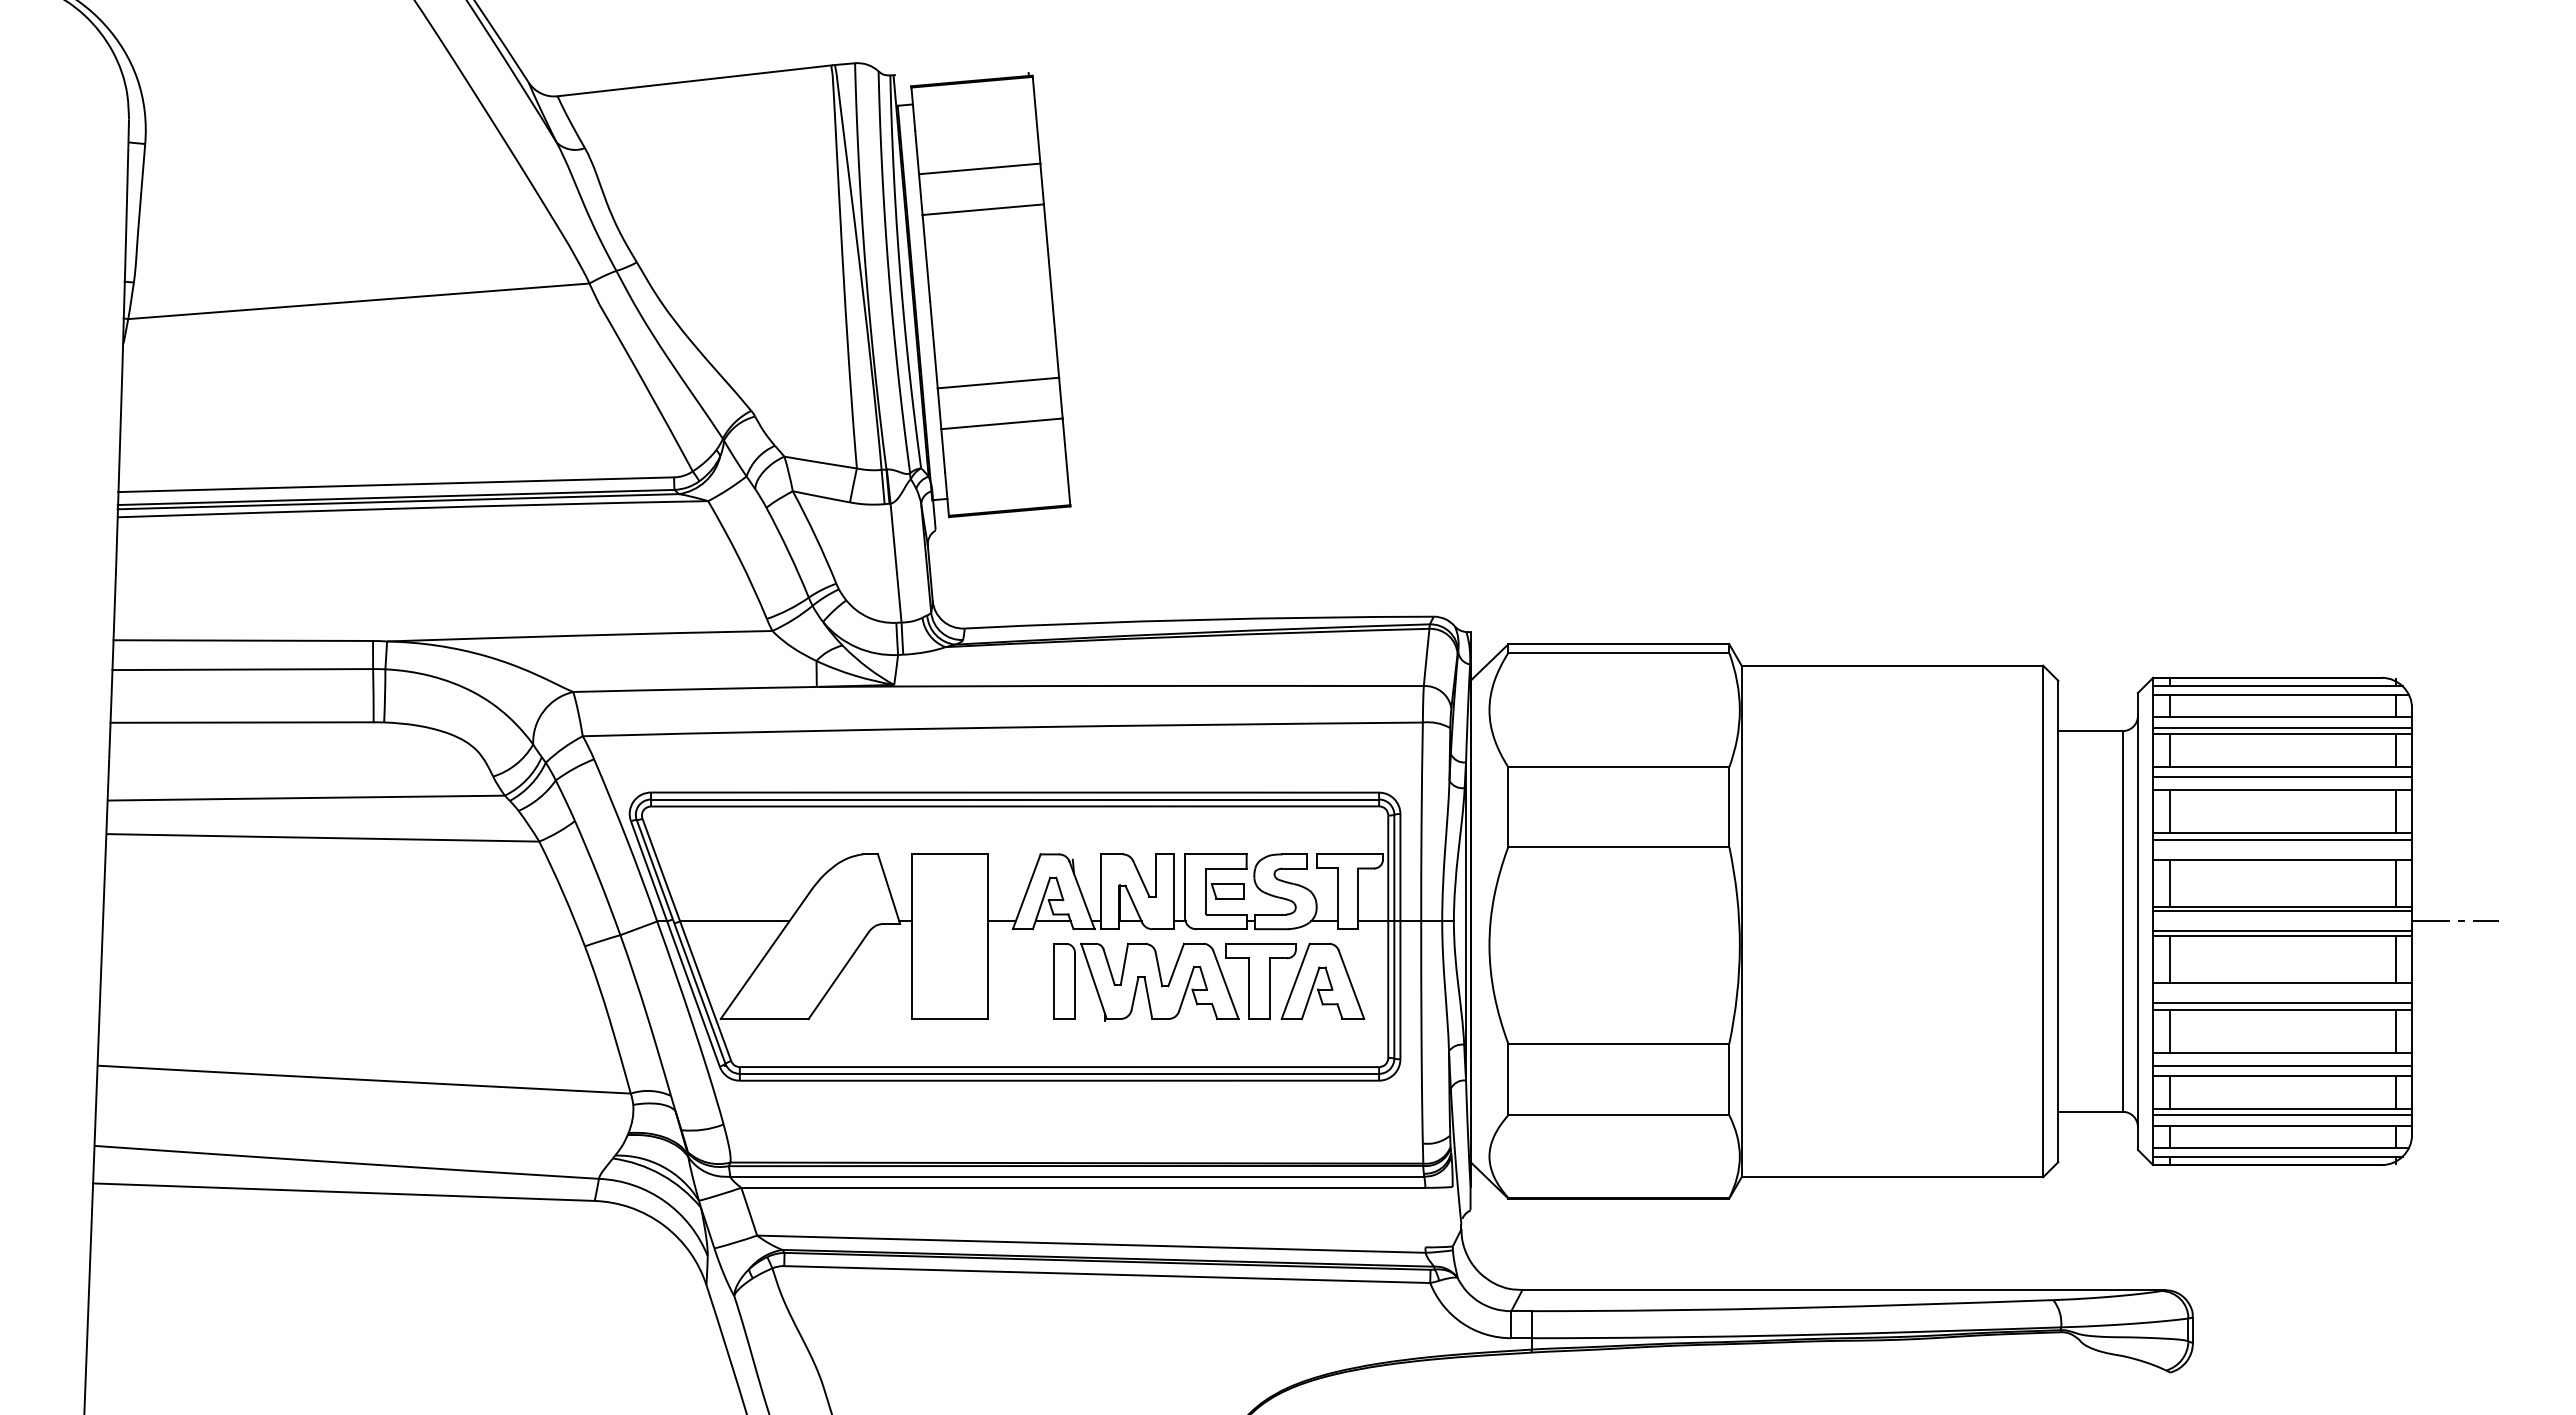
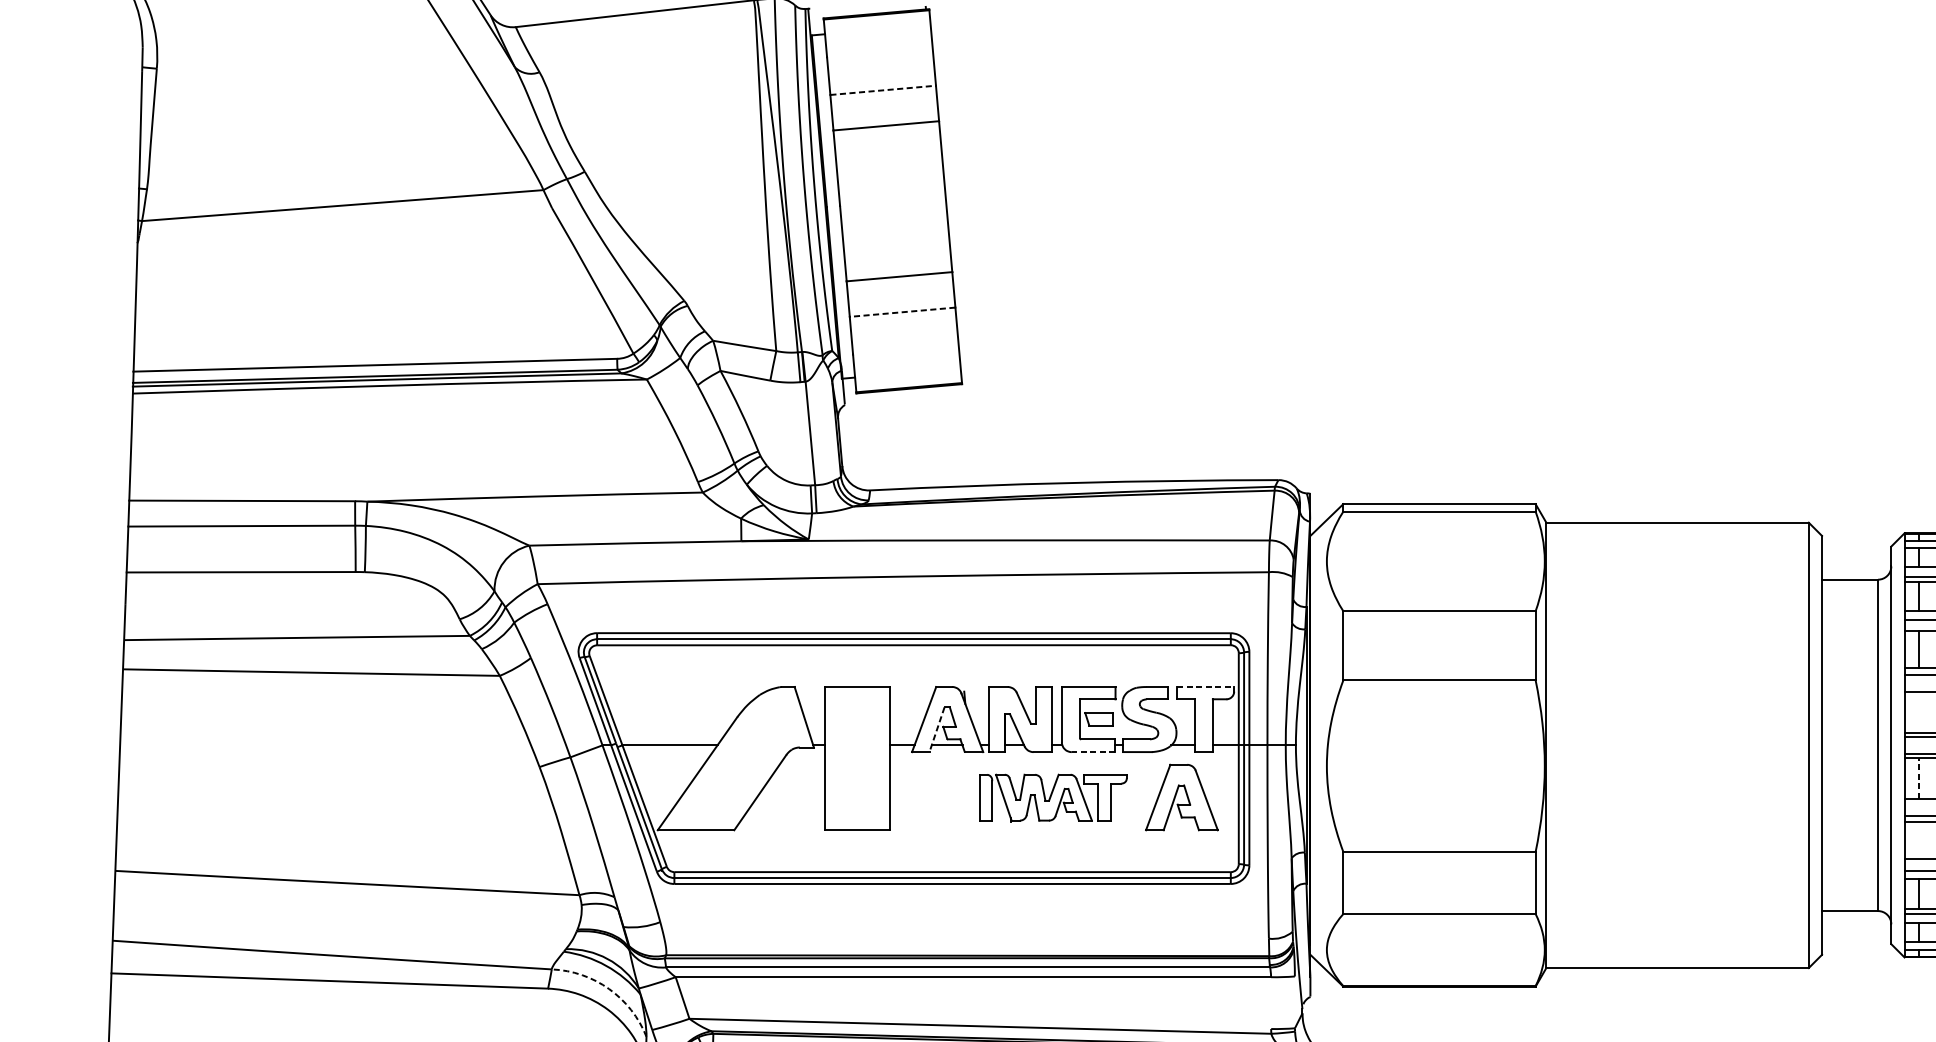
line: (979, 168) -> (883, 89), solid -> dashed
line: (1002, 423) -> (903, 311), solid -> dashed
line: (1350, 854) -> (1205, 687), solid -> dashed
line: (2169, 883) -> (1918, 712), removed
line: (1041, 903) -> (936, 729), solid -> dashed
line: (1221, 929) -> (1093, 752), solid -> dashed
line: (2169, 959) -> (1918, 778), solid -> dashed
part: (1174, 981) -> (1052, 797), size x0.7
line: (2169, 1030) -> (1918, 840), removed
arc: (664, 1201) -> (608, 989), solid -> dashed

